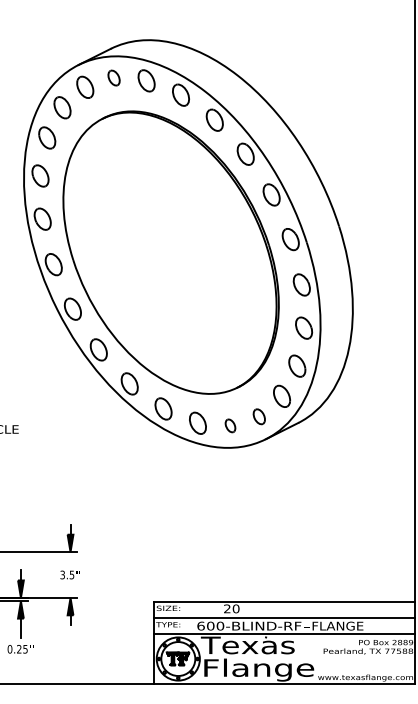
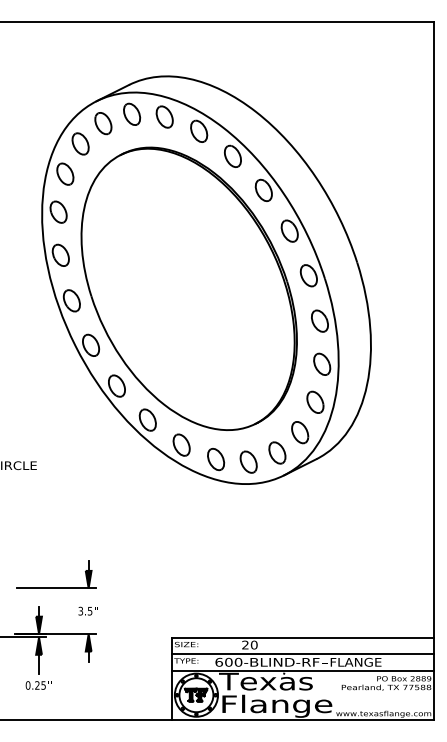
part: (114, 77) -> (132, 113), size x1.43
part: (259, 416) -> (277, 452), size x1.43
part: (230, 425) -> (248, 461), size x1.67

